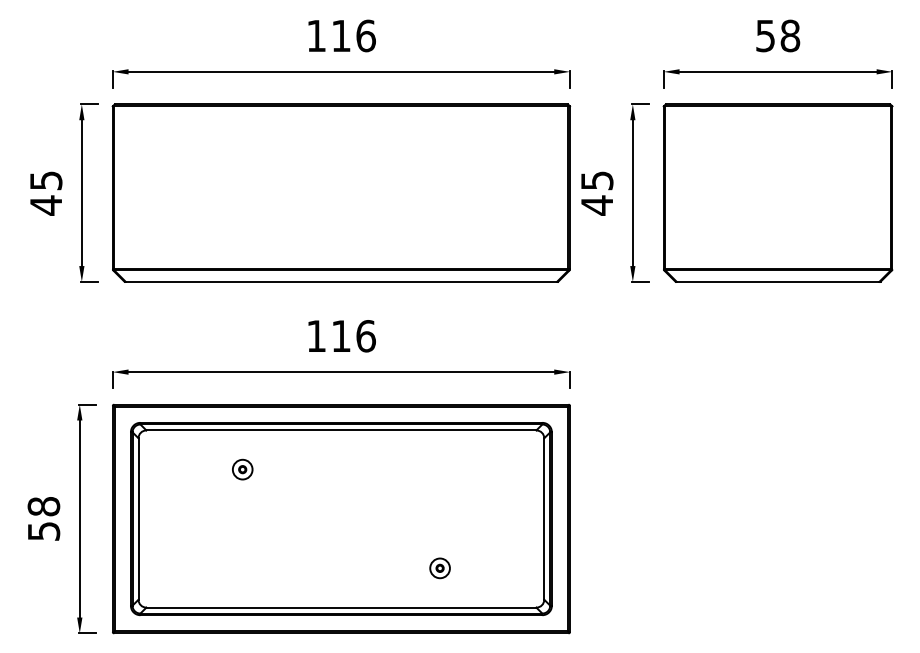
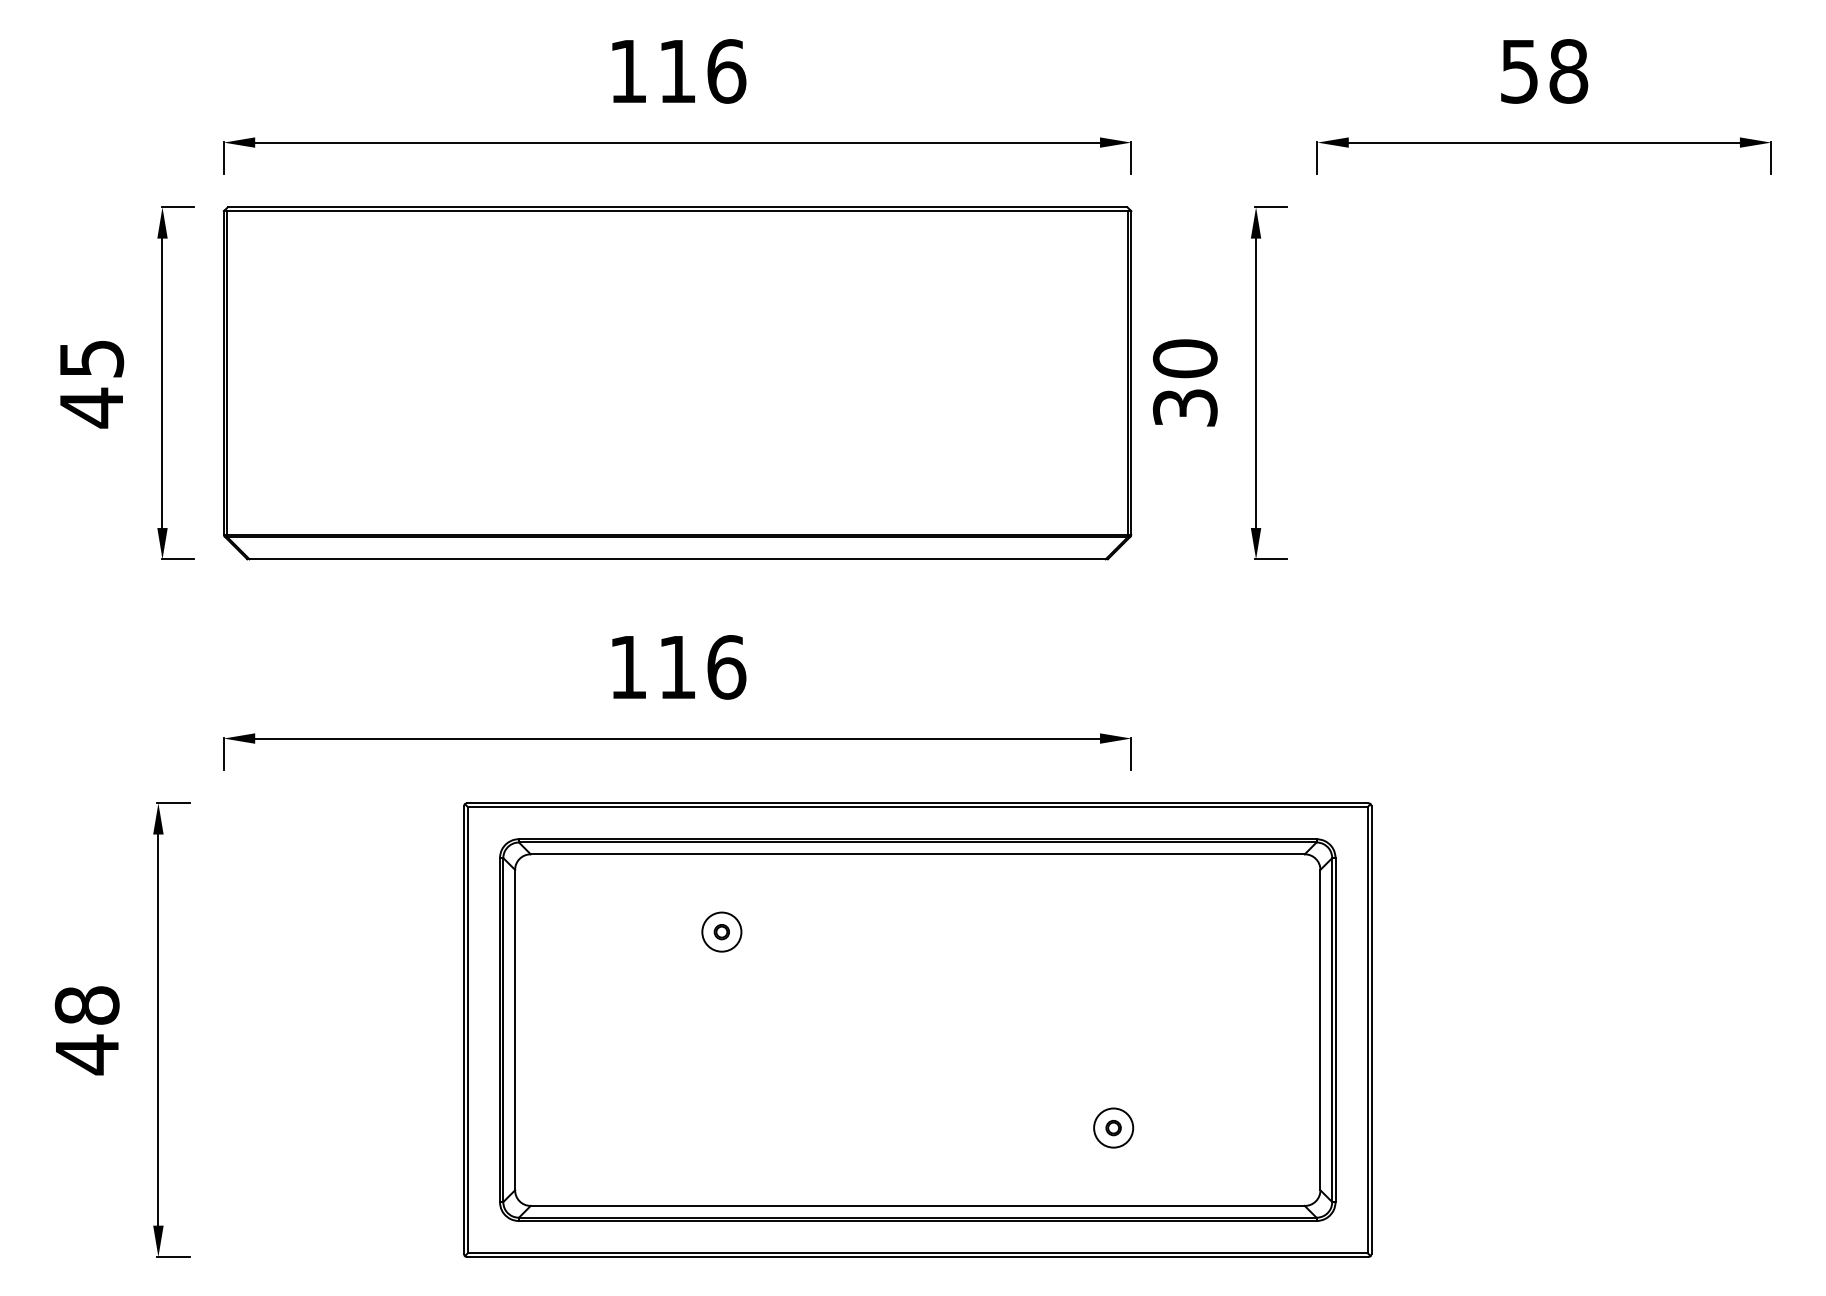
part: (777, 192) -> (1543, 382), removed
text: (596, 193) -> (1183, 384), 45 -> 30
part: (341, 518) -> (917, 1029), moved
text: (44, 531) -> (88, 1054), 58 -> 48

